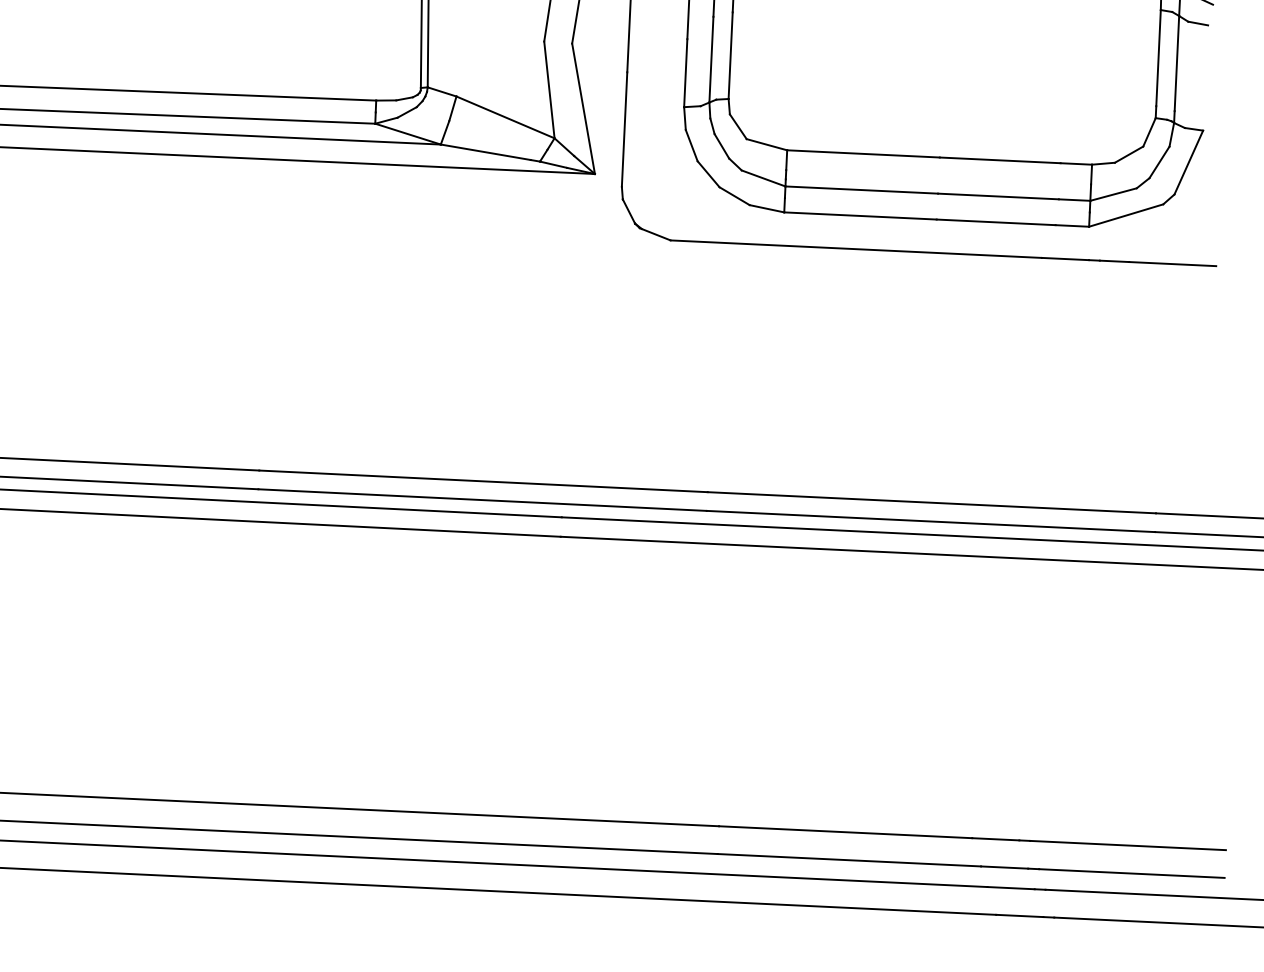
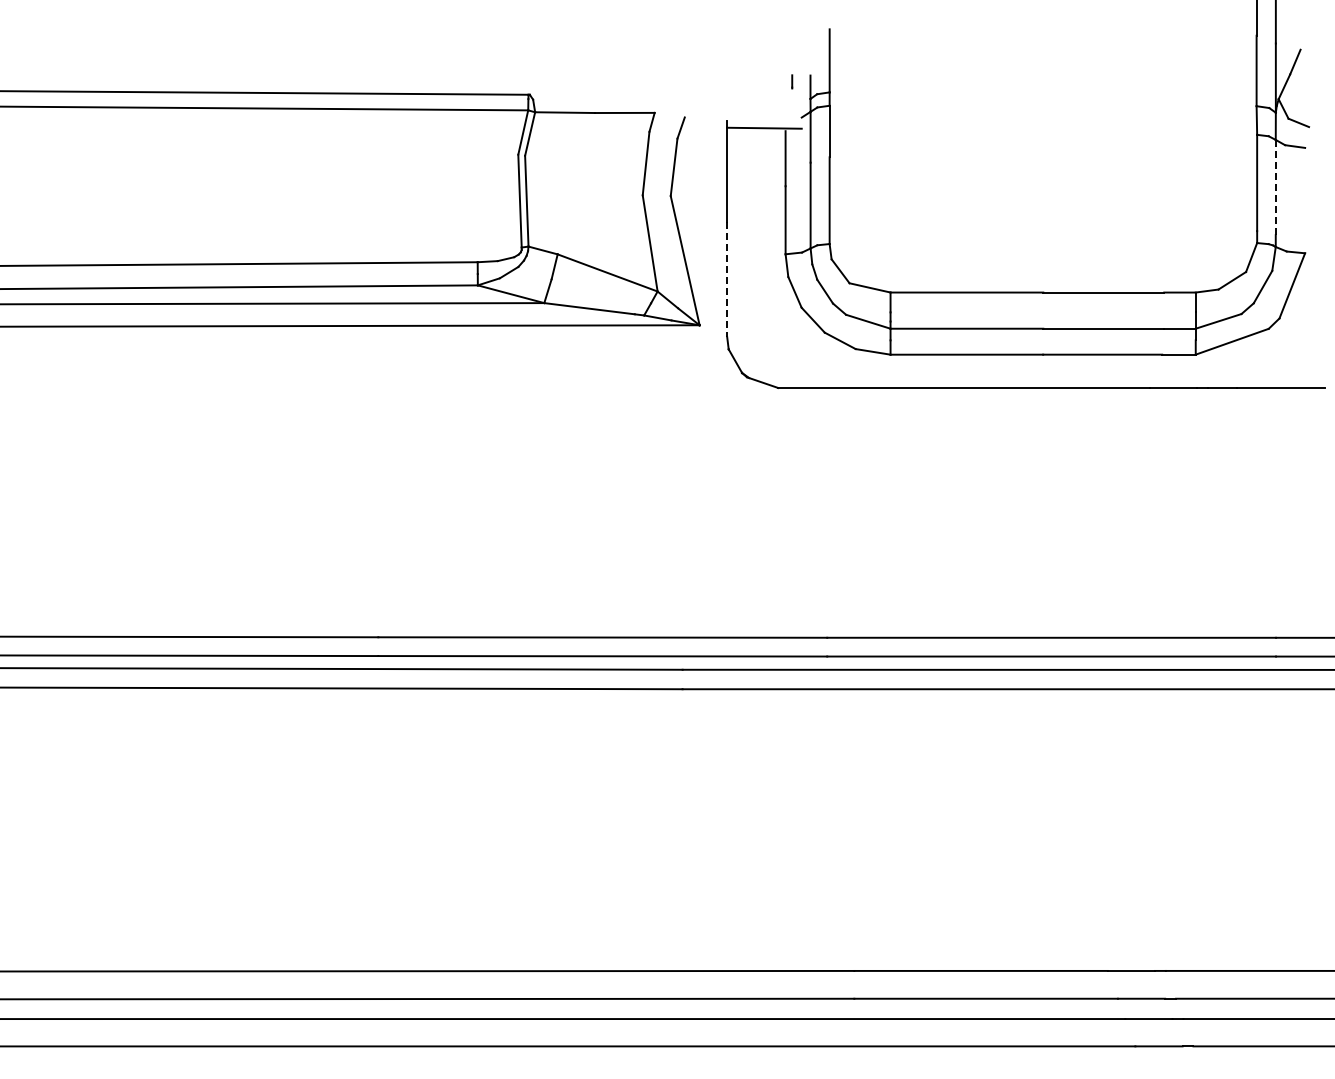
line: (1176, 63) -> (1275, 187), solid -> dashed
line: (624, 129) -> (727, 279), solid -> dashed

